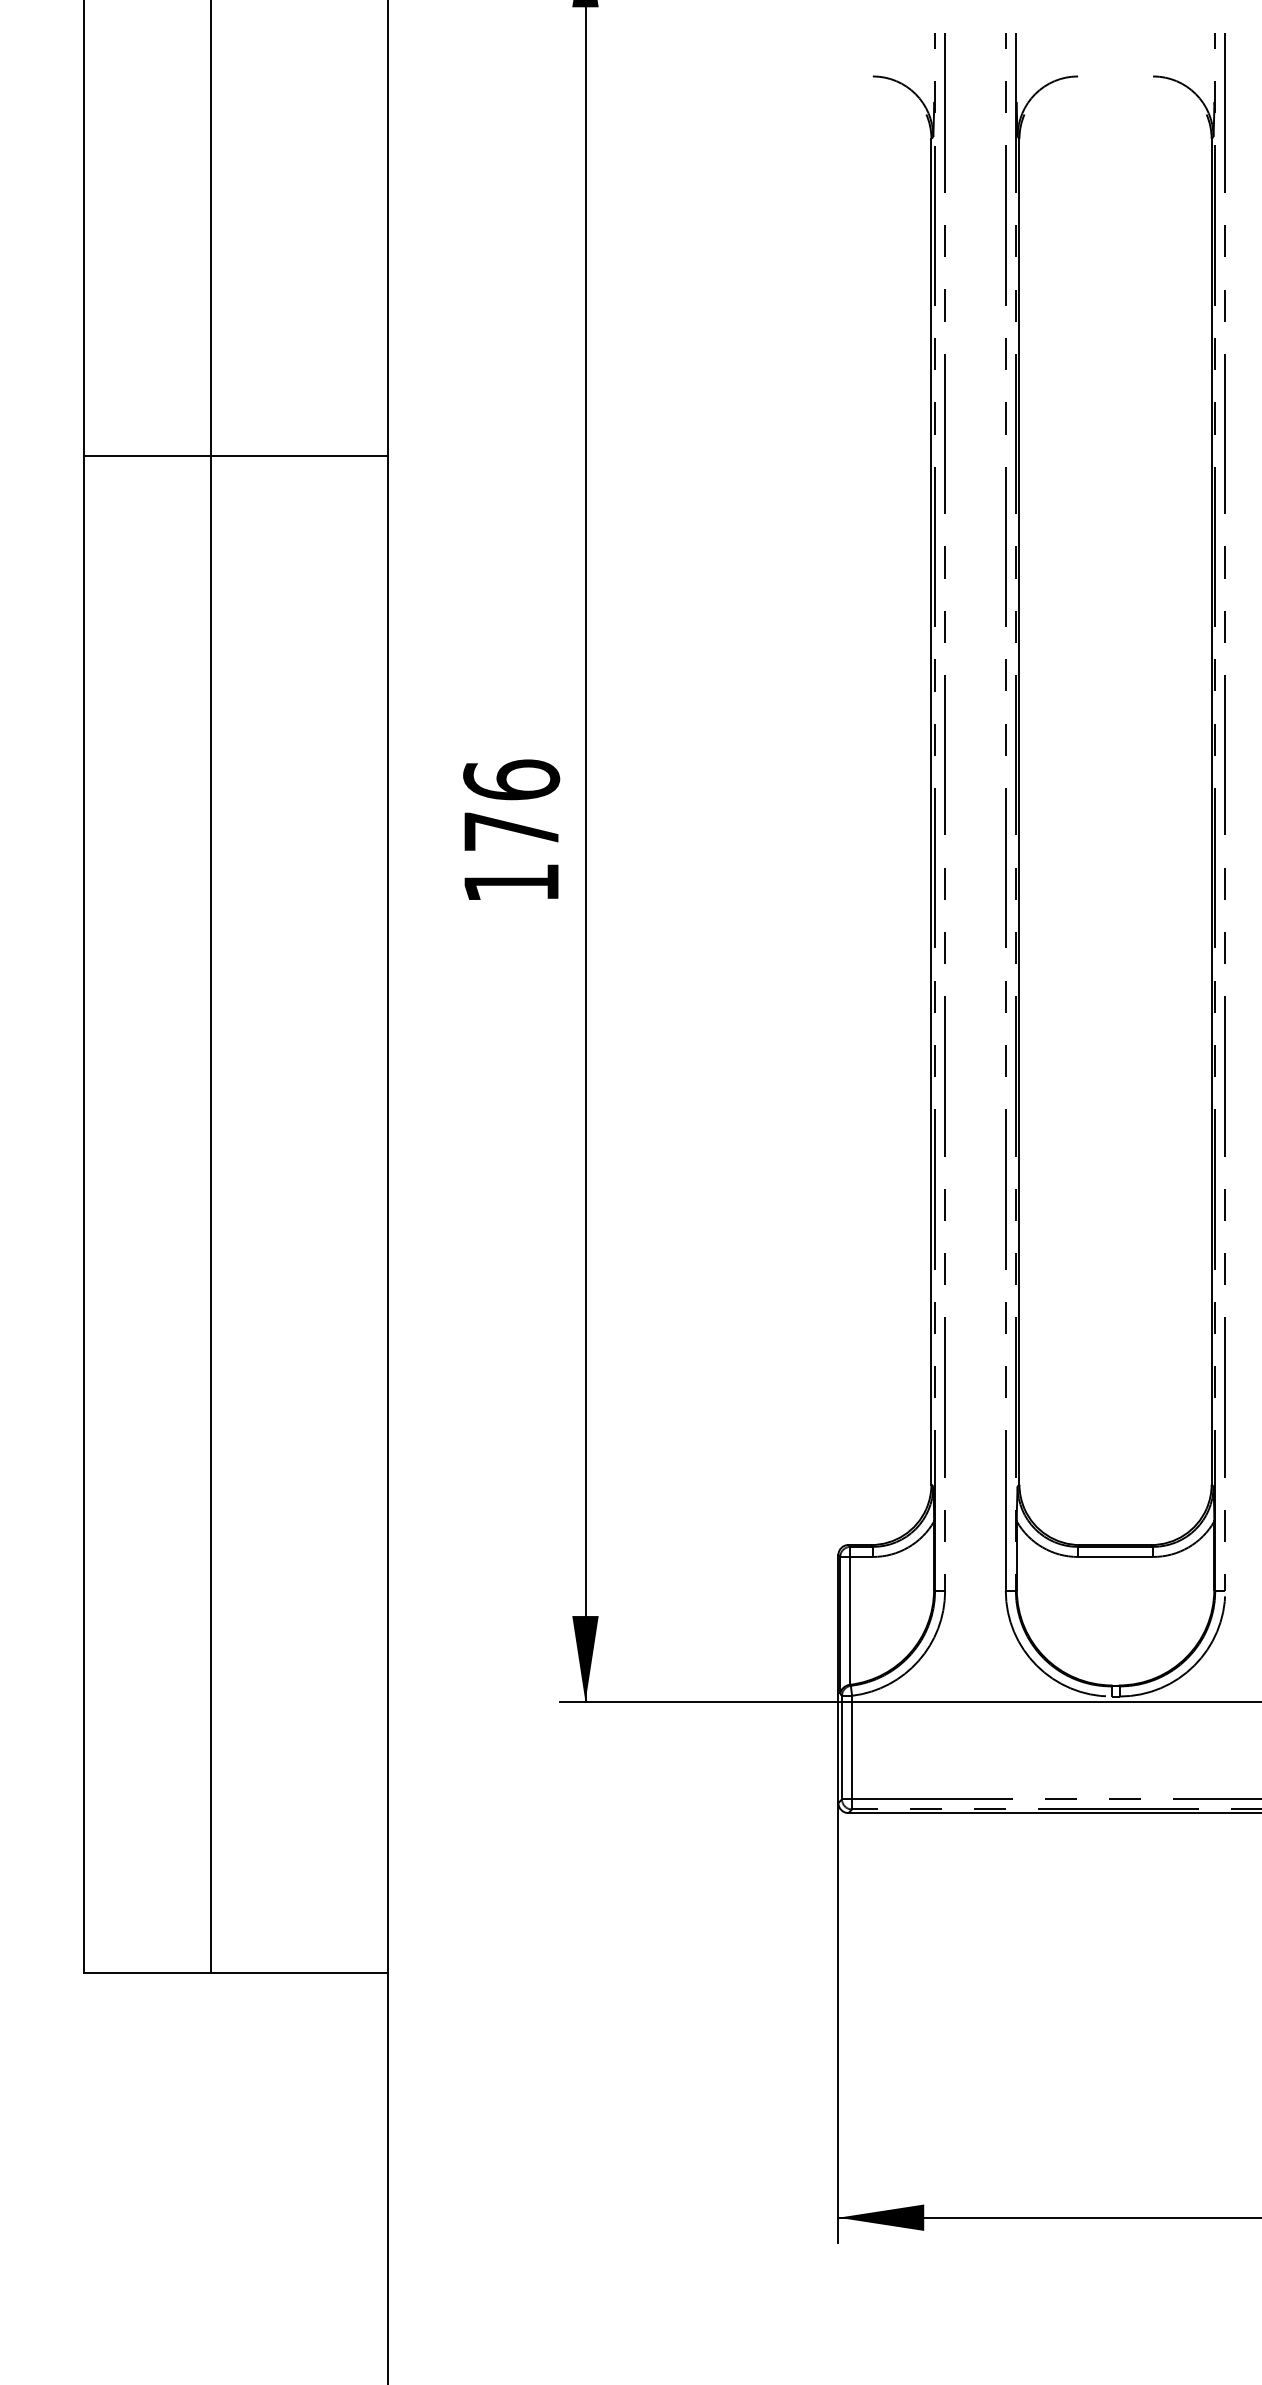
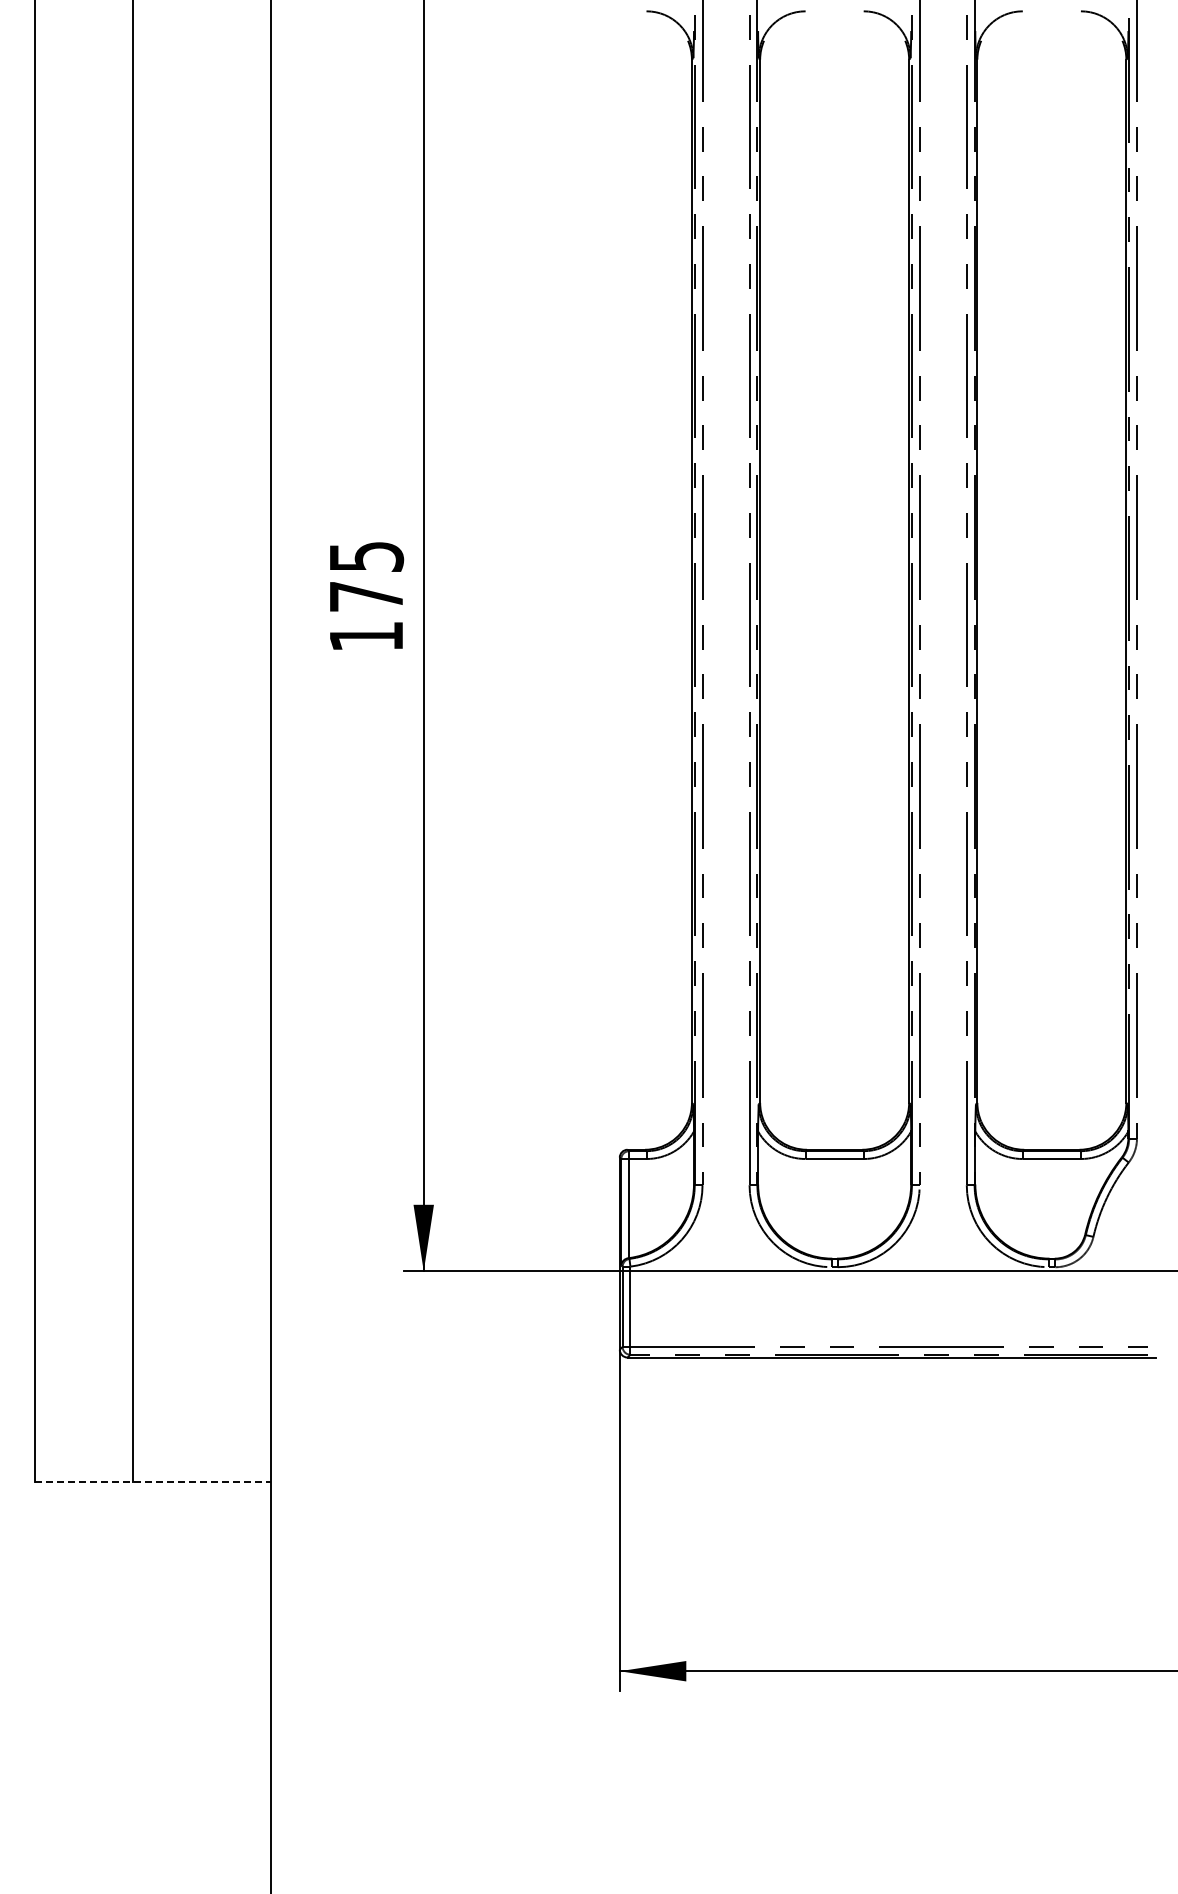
line: (235, 455) -> (152, 305), removed
text: (511, 779) -> (366, 556), 176 -> 175
line: (235, 1972) -> (152, 1481), solid -> dashed

